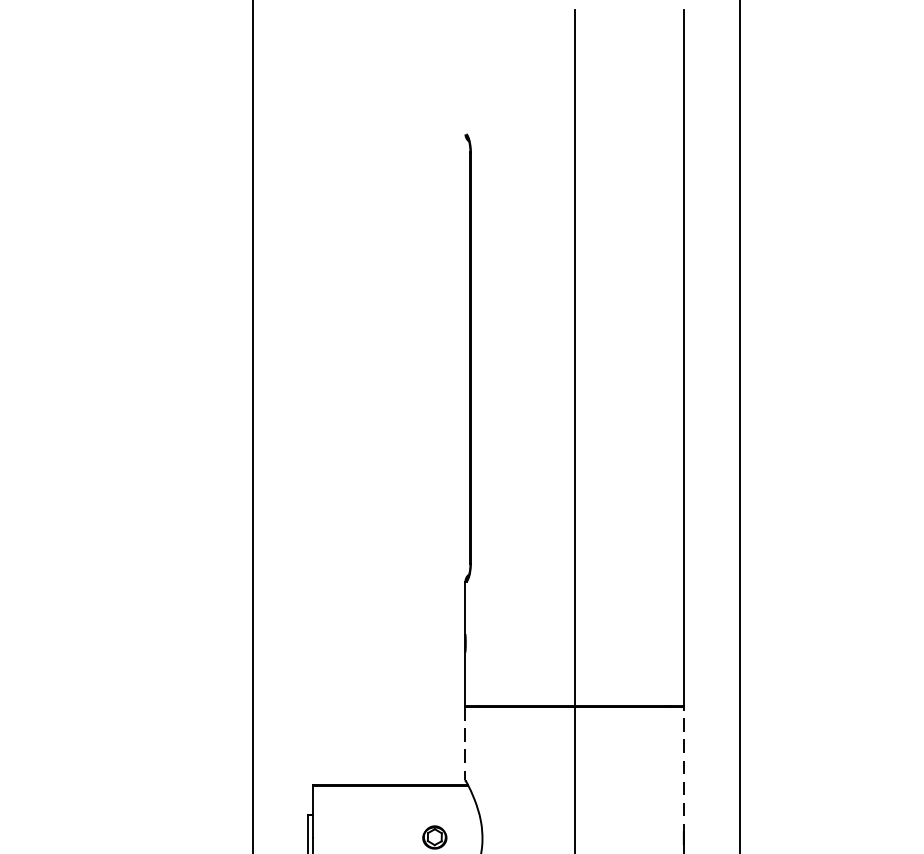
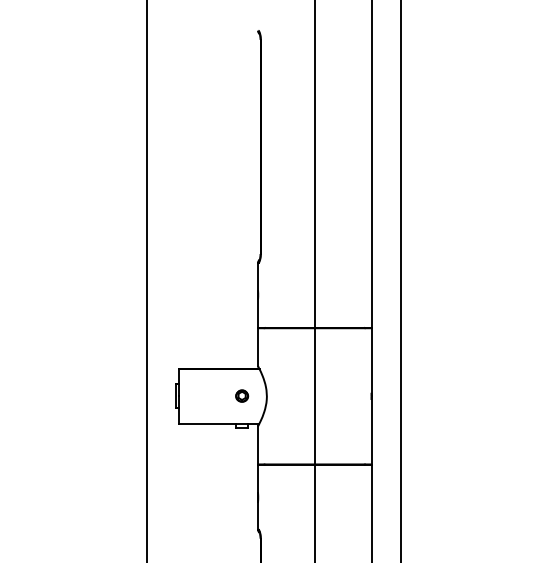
line: (466, 744) -> (258, 347), dashed -> solid
line: (683, 772) -> (371, 362), dashed -> solid

